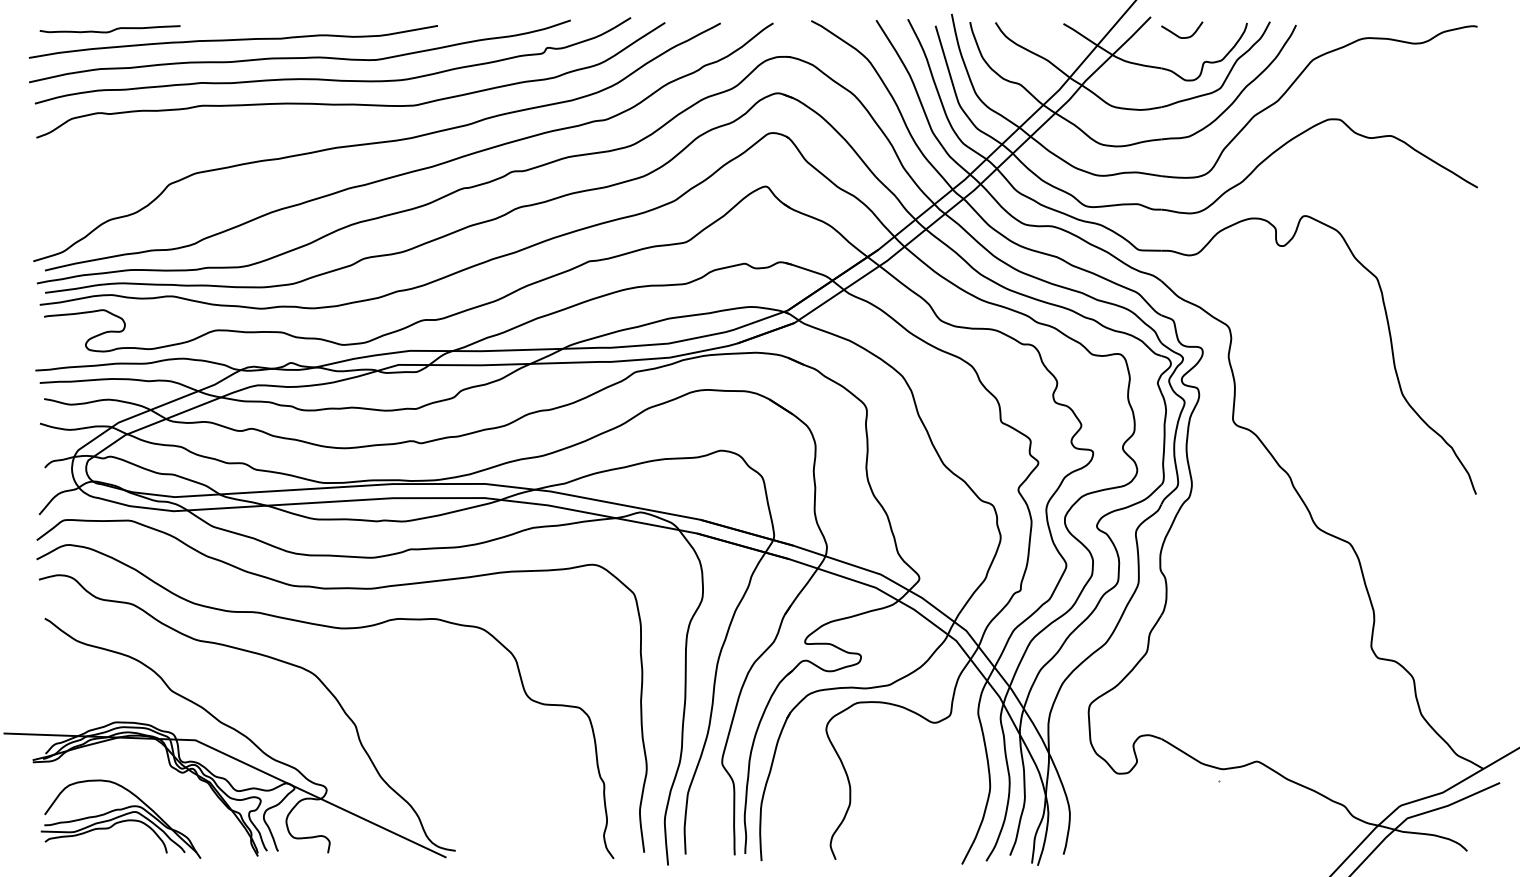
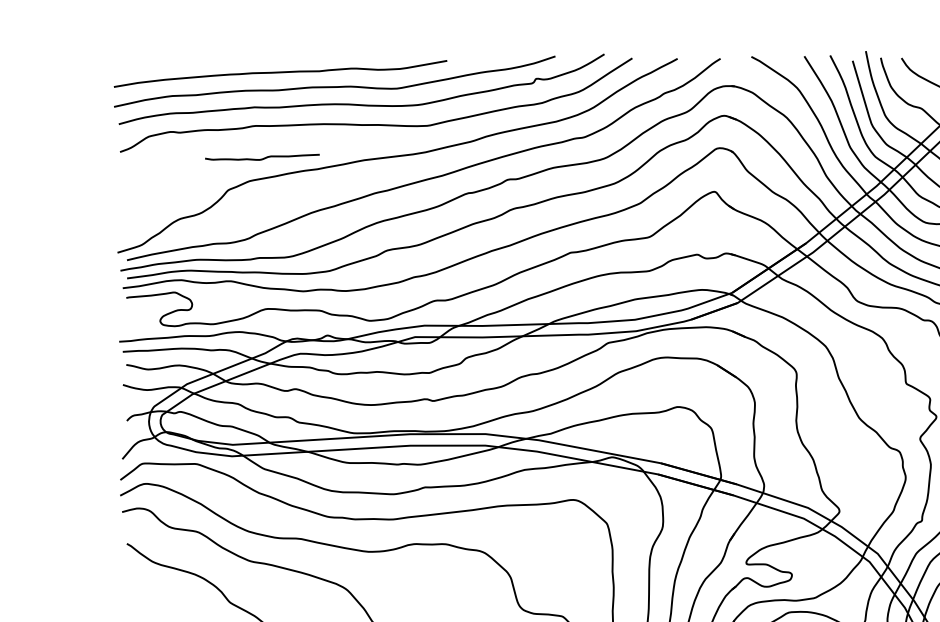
curve: (110, 30) -> (262, 158), moved

